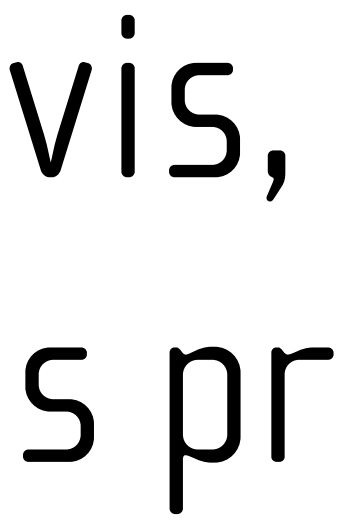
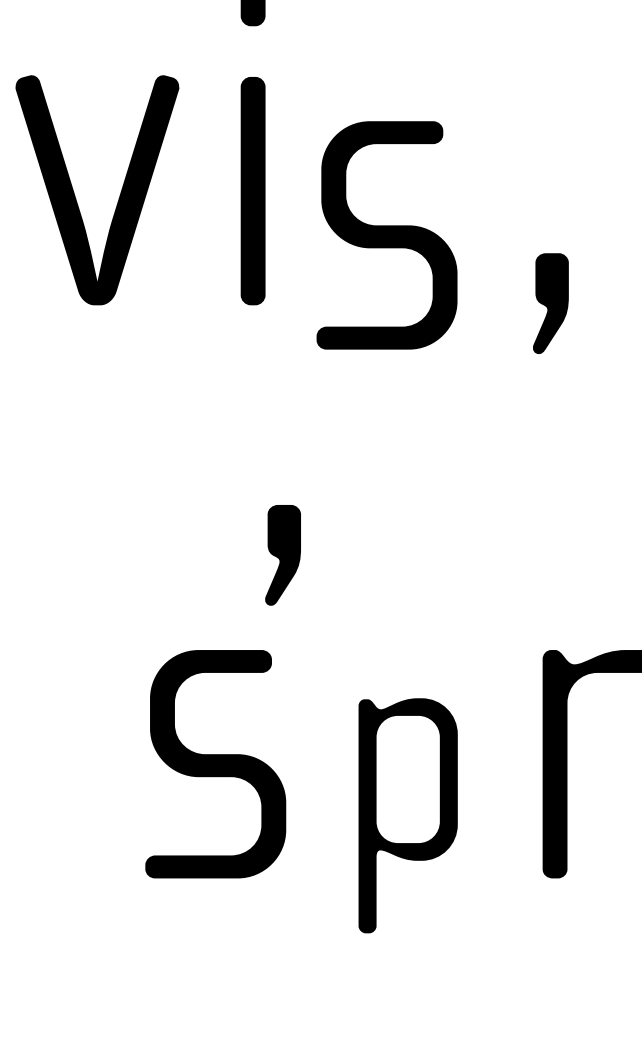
part: (204, 119) -> (386, 234), moved
part: (142, 300) -> (282, 554), added
part: (58, 404) -> (215, 763), moved
part: (204, 429) -> (407, 814), size x0.7

